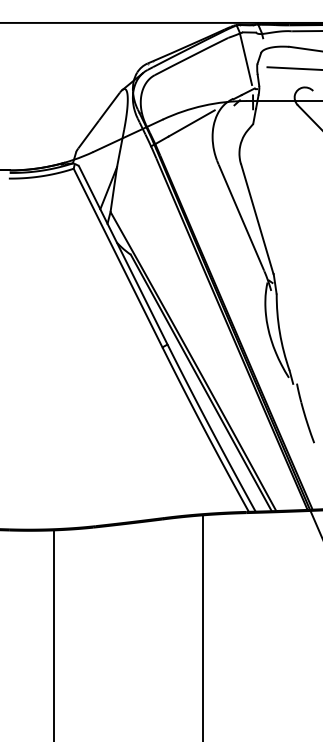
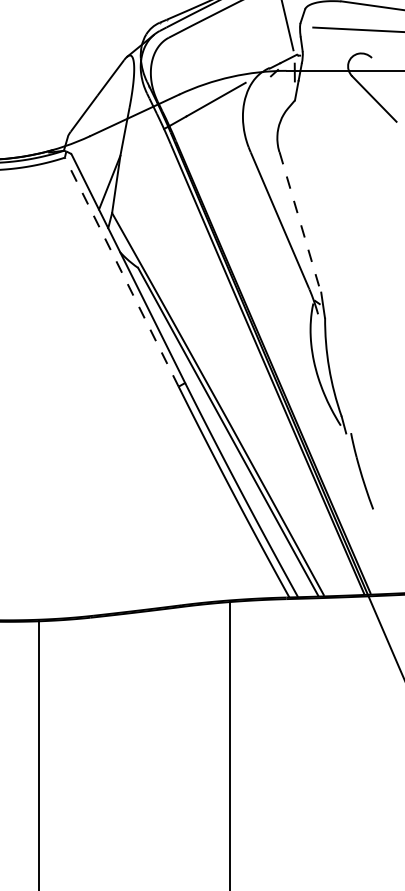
line: (257, 219) -> (300, 222), solid -> dashed
line: (118, 258) -> (122, 272), solid -> dashed

